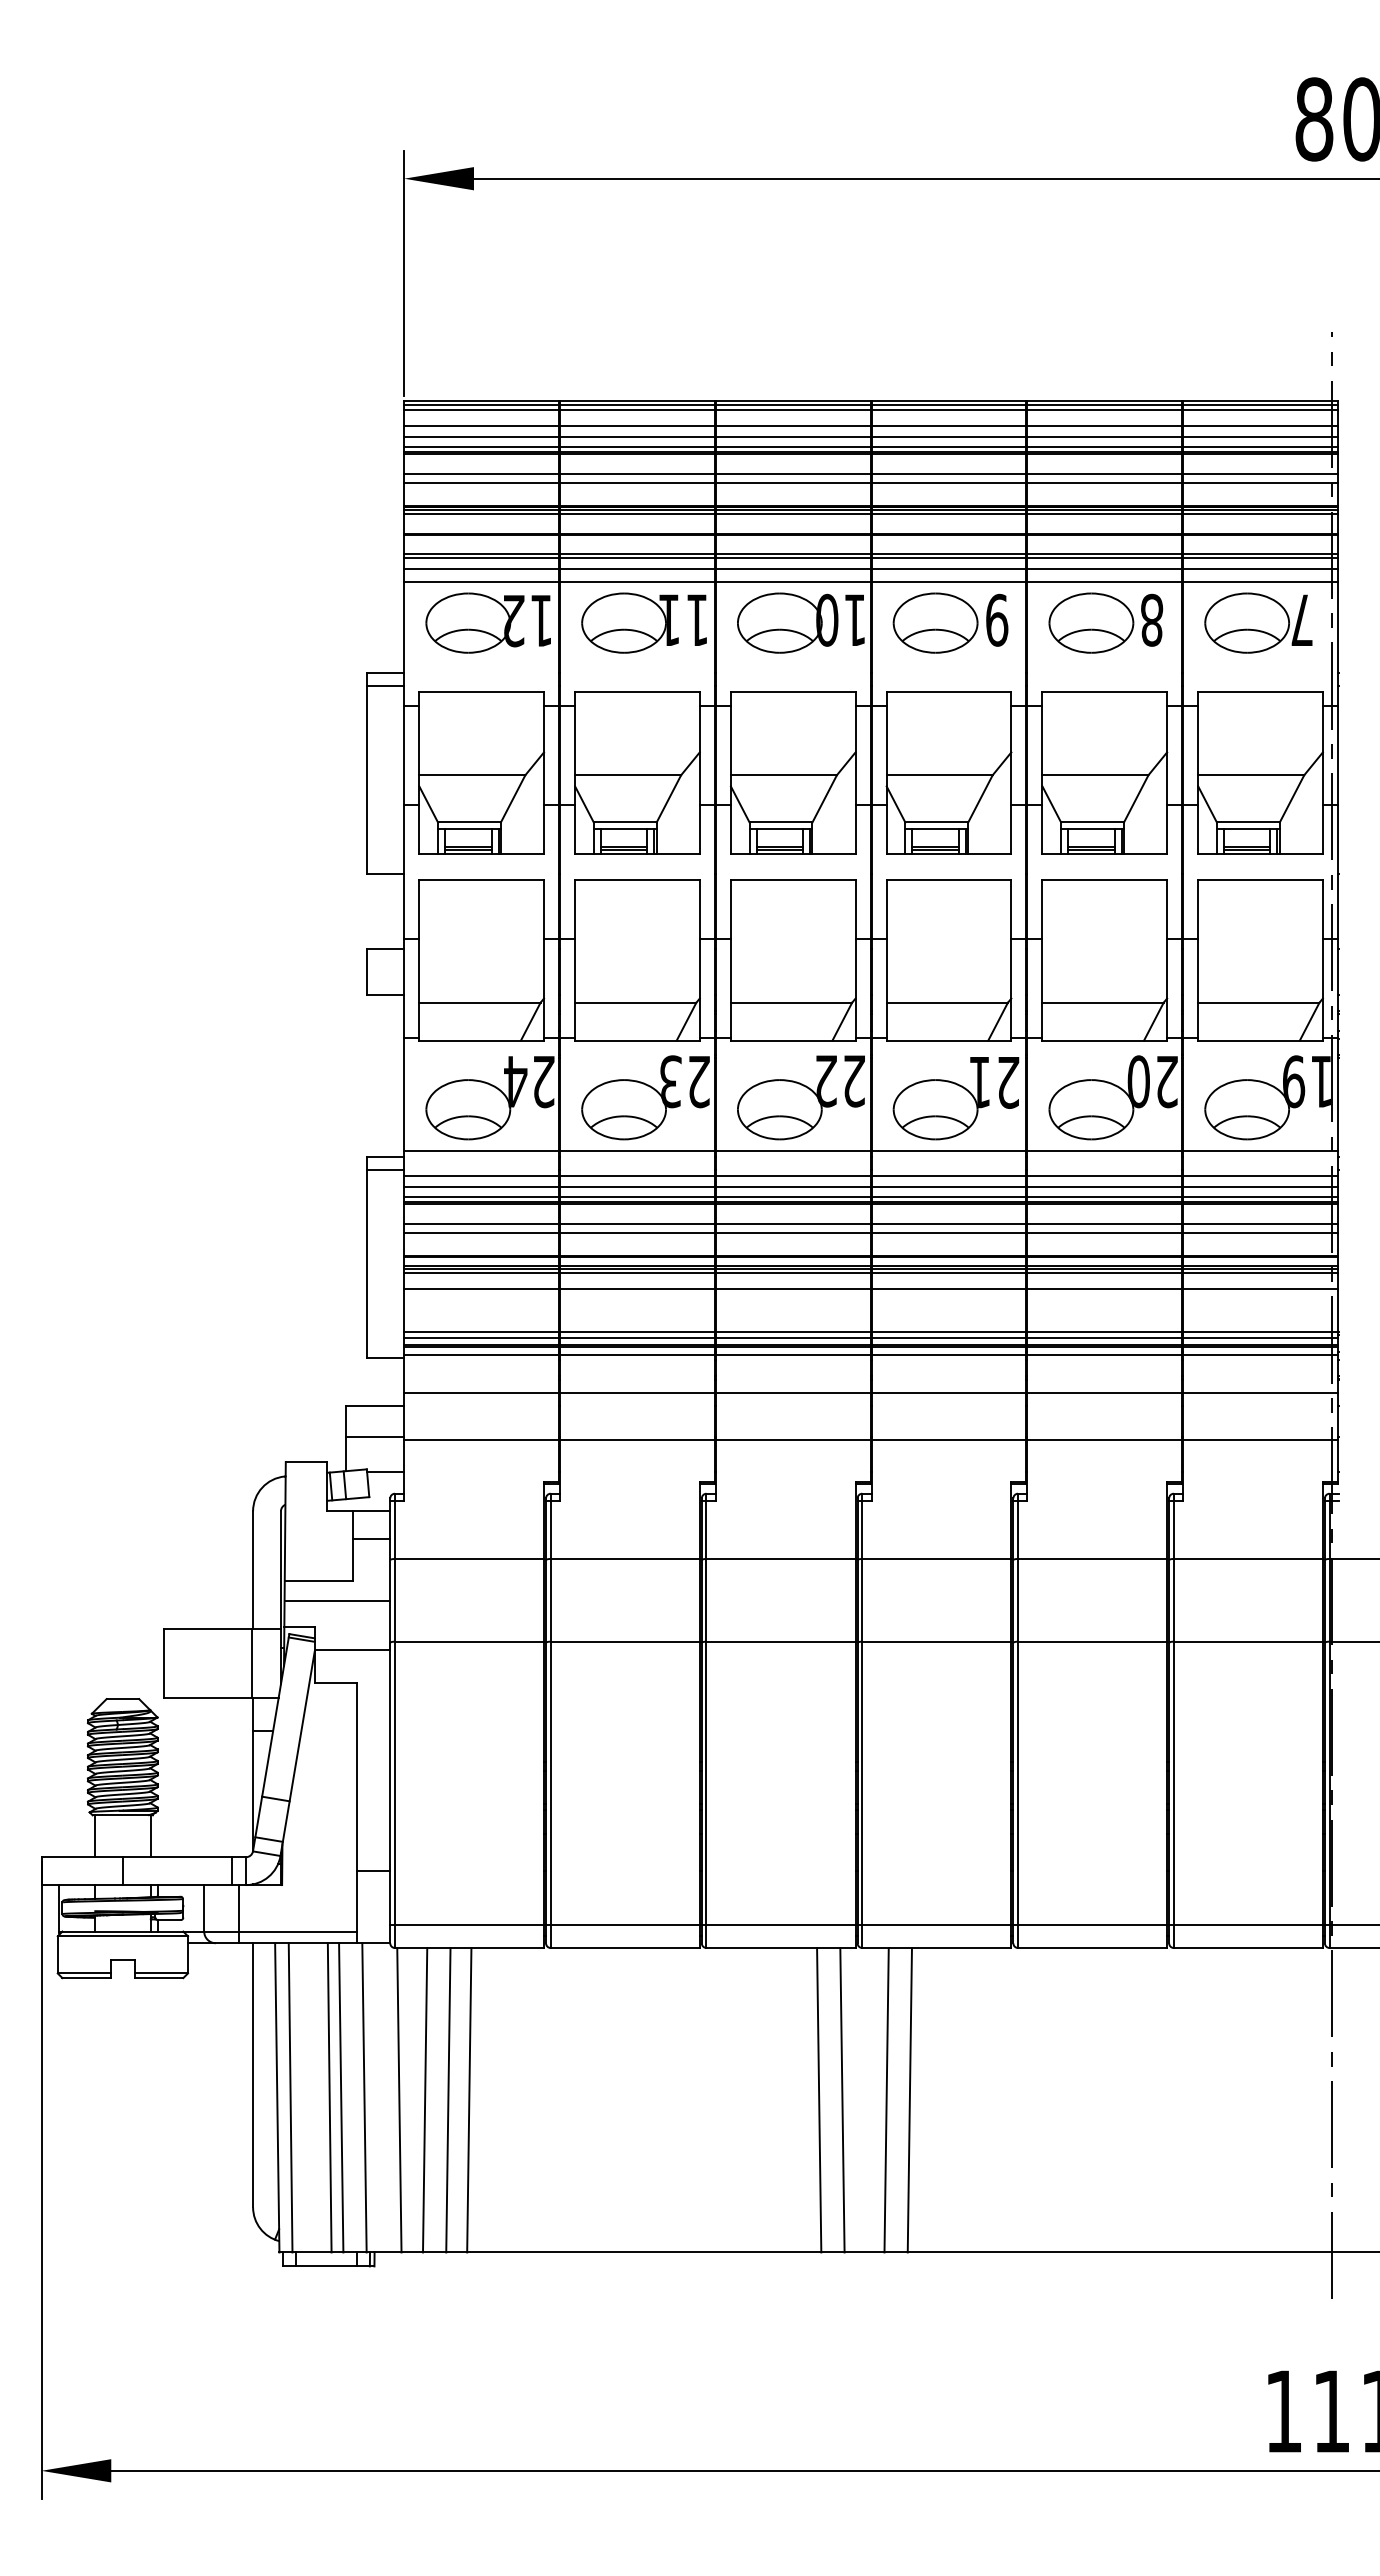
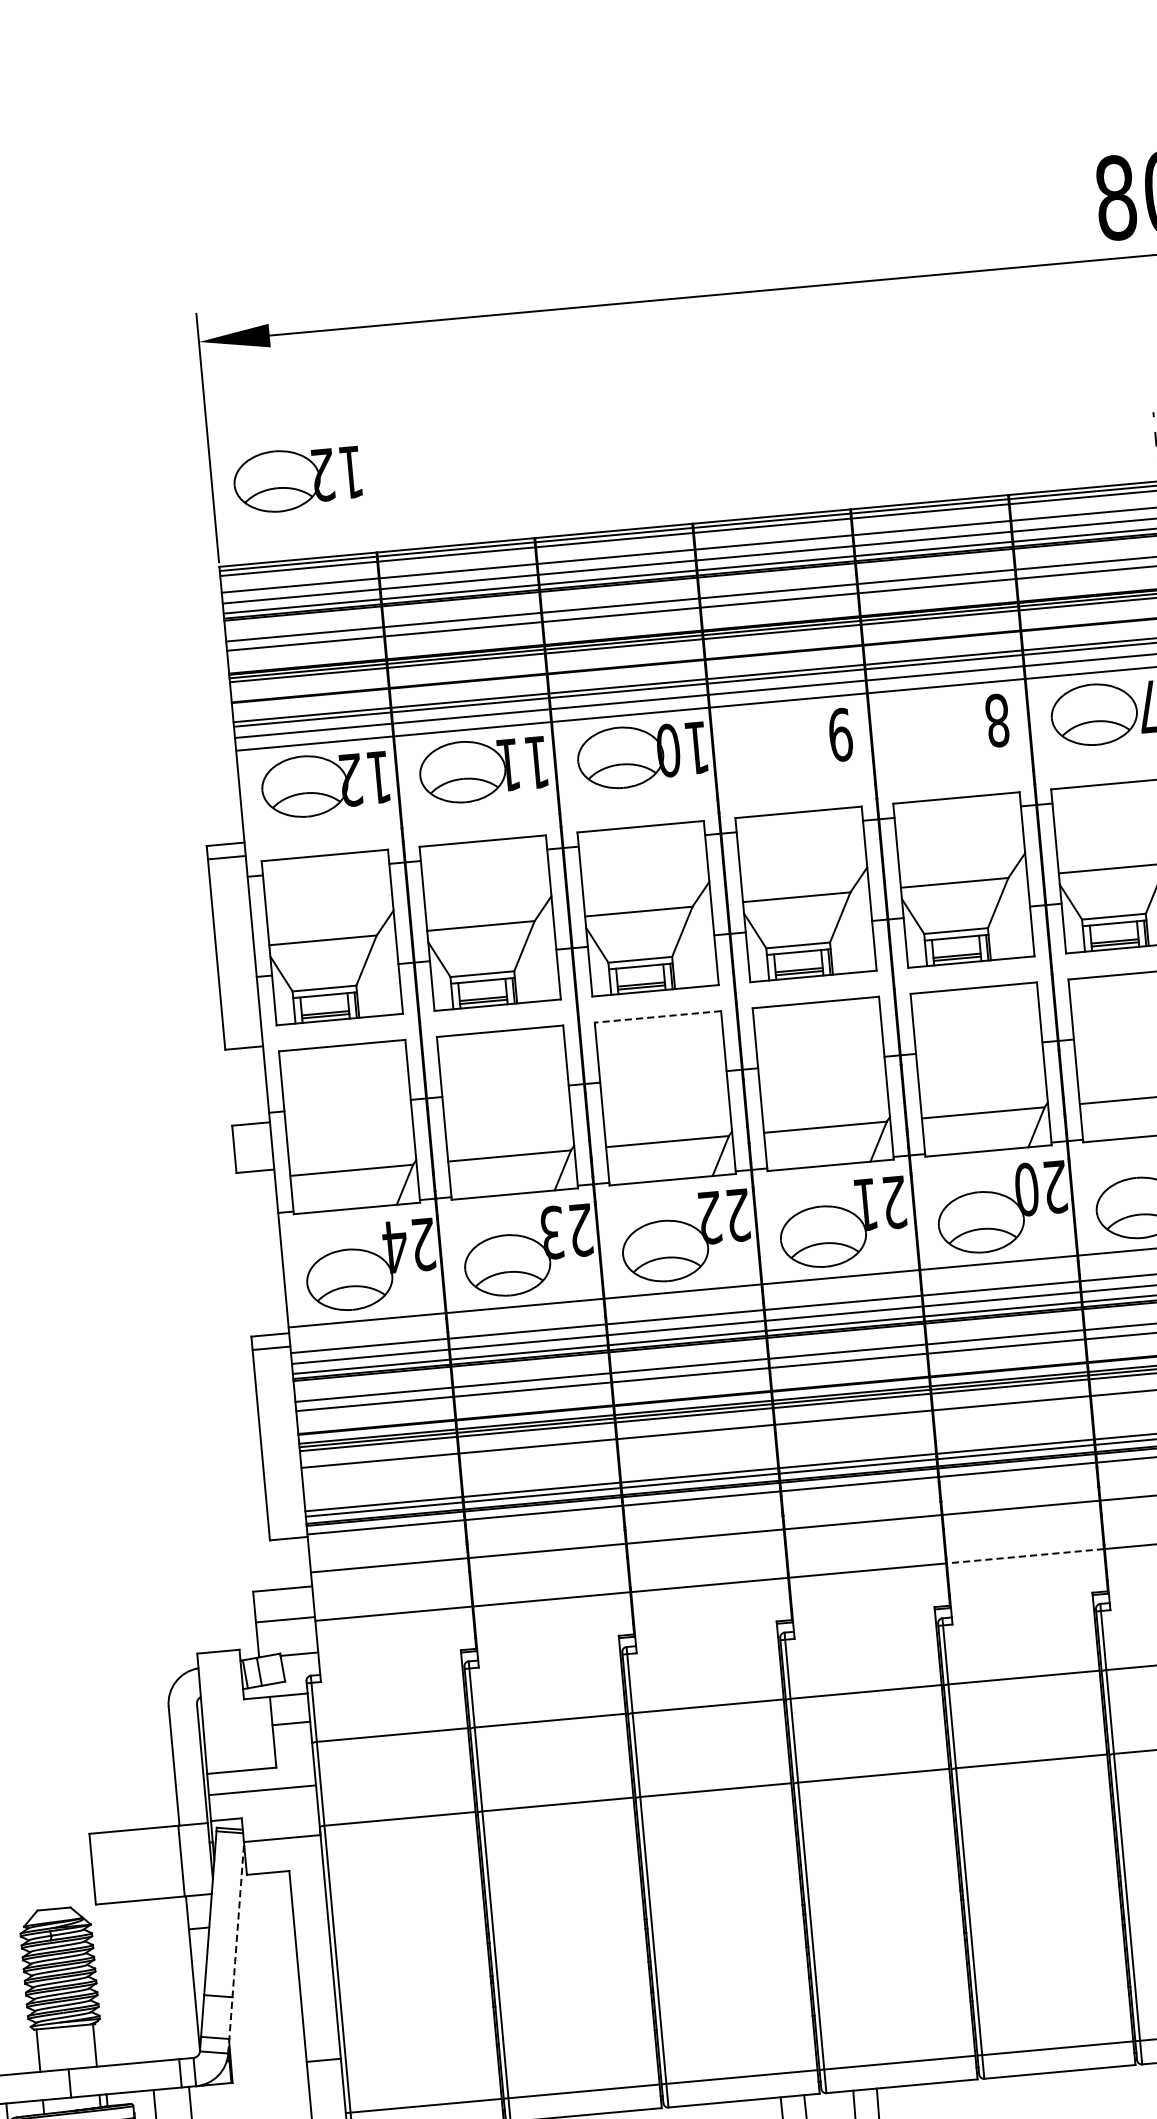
part: (487, 321) -> (296, 479), added
part: (935, 622) -> (778, 742), removed
part: (1091, 622) -> (936, 728), removed
line: (792, 879) -> (657, 1016), solid -> dashed
line: (1104, 1440) -> (1025, 1556), solid -> dashed
line: (297, 1753) -> (236, 1948), solid -> dashed

